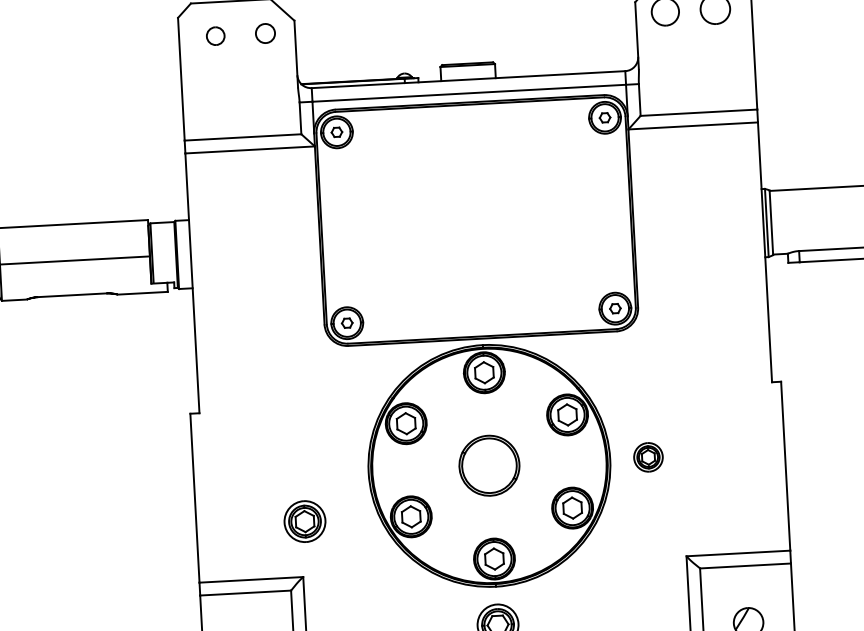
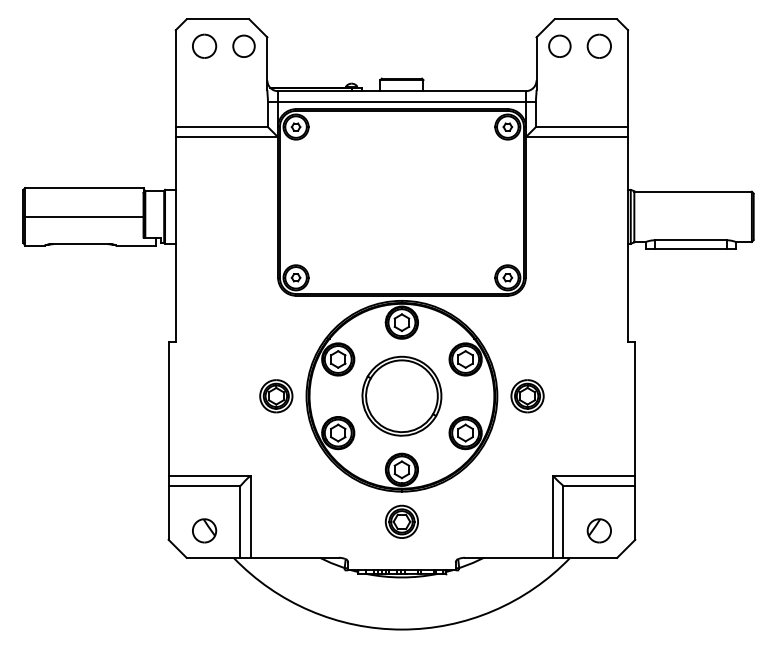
part: (264, 32) -> (243, 45), size x1.43
part: (215, 35) -> (204, 45), size x1.67
part: (648, 457) -> (527, 396), size x1.43
part: (488, 464) -> (401, 395), size x1.67
part: (305, 521) -> (276, 396), moved

